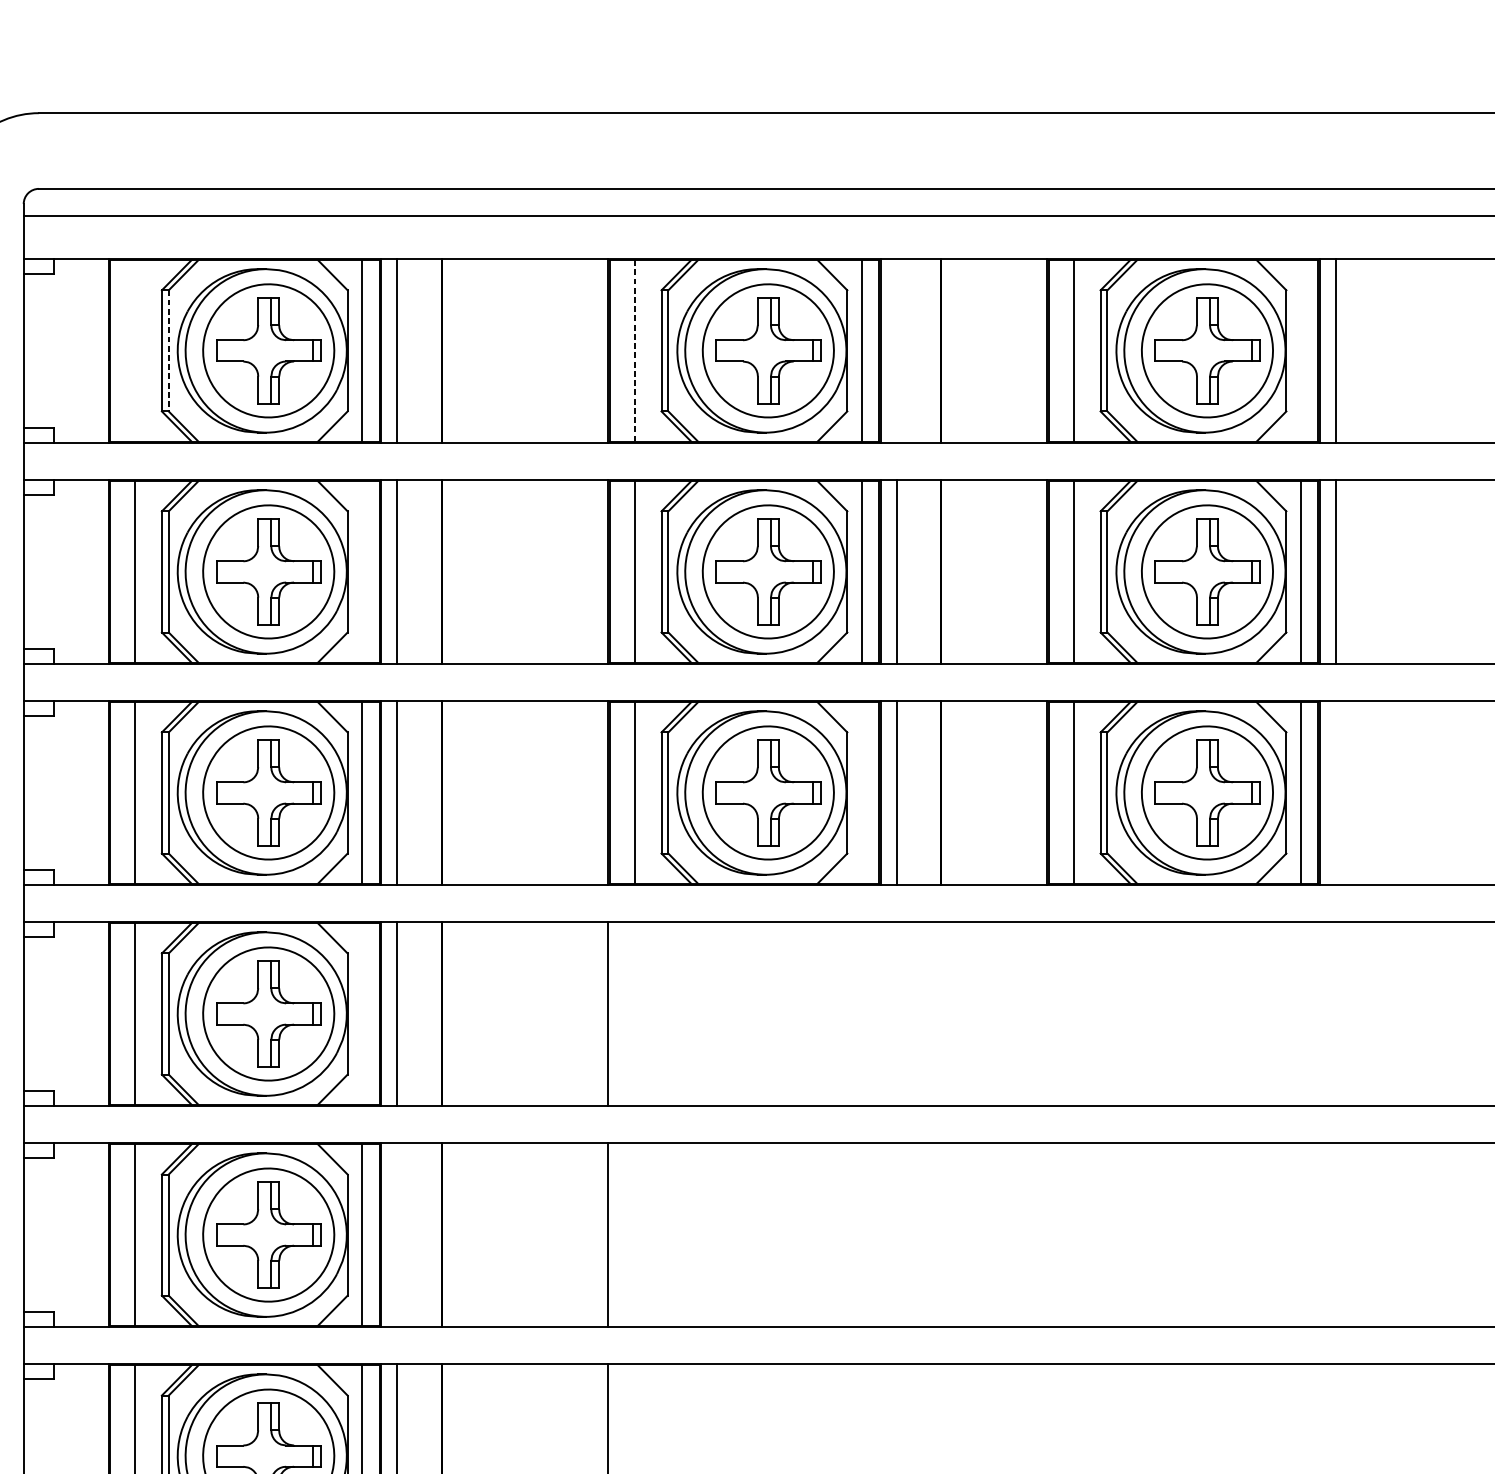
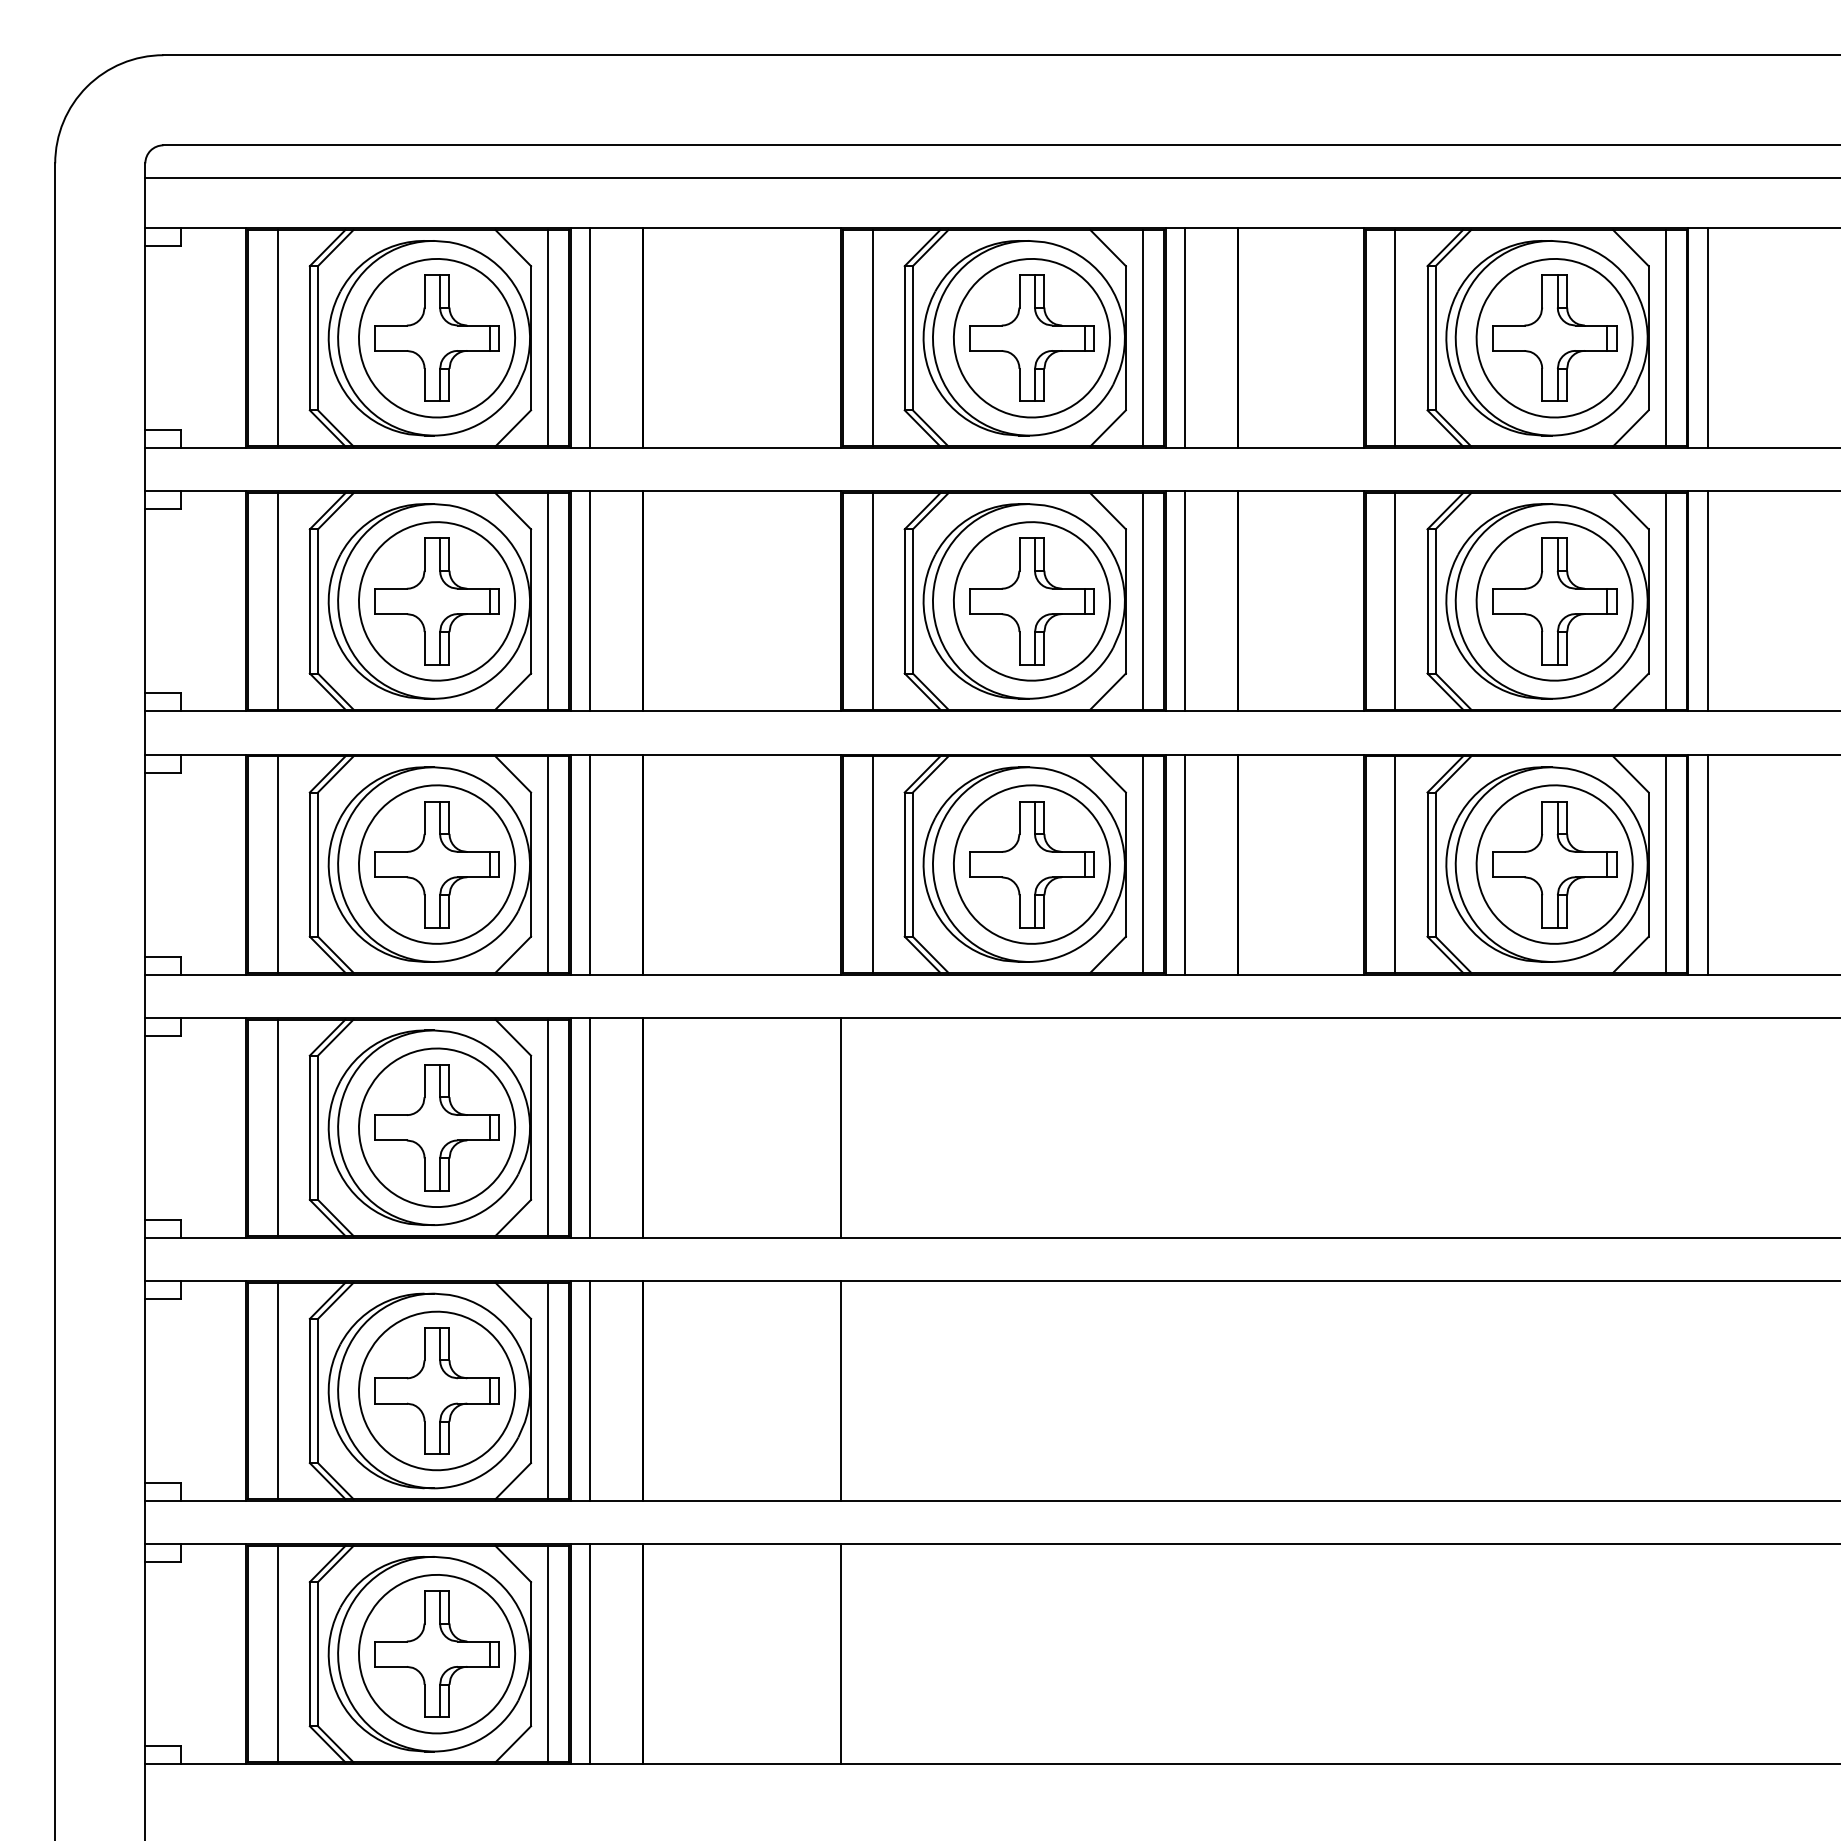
line: (134, 351) -> (277, 338), added
line: (169, 351) -> (318, 338), dashed -> solid
line: (634, 351) -> (872, 338), dashed -> solid
line: (896, 351) -> (1184, 338), added
line: (1300, 351) -> (1665, 338), added
line: (362, 572) -> (548, 601), added
line: (862, 792) -> (1143, 864), added
line: (1335, 792) -> (1707, 864), added
line: (362, 1013) -> (548, 1127), added
line: (396, 1234) -> (589, 1390), added

